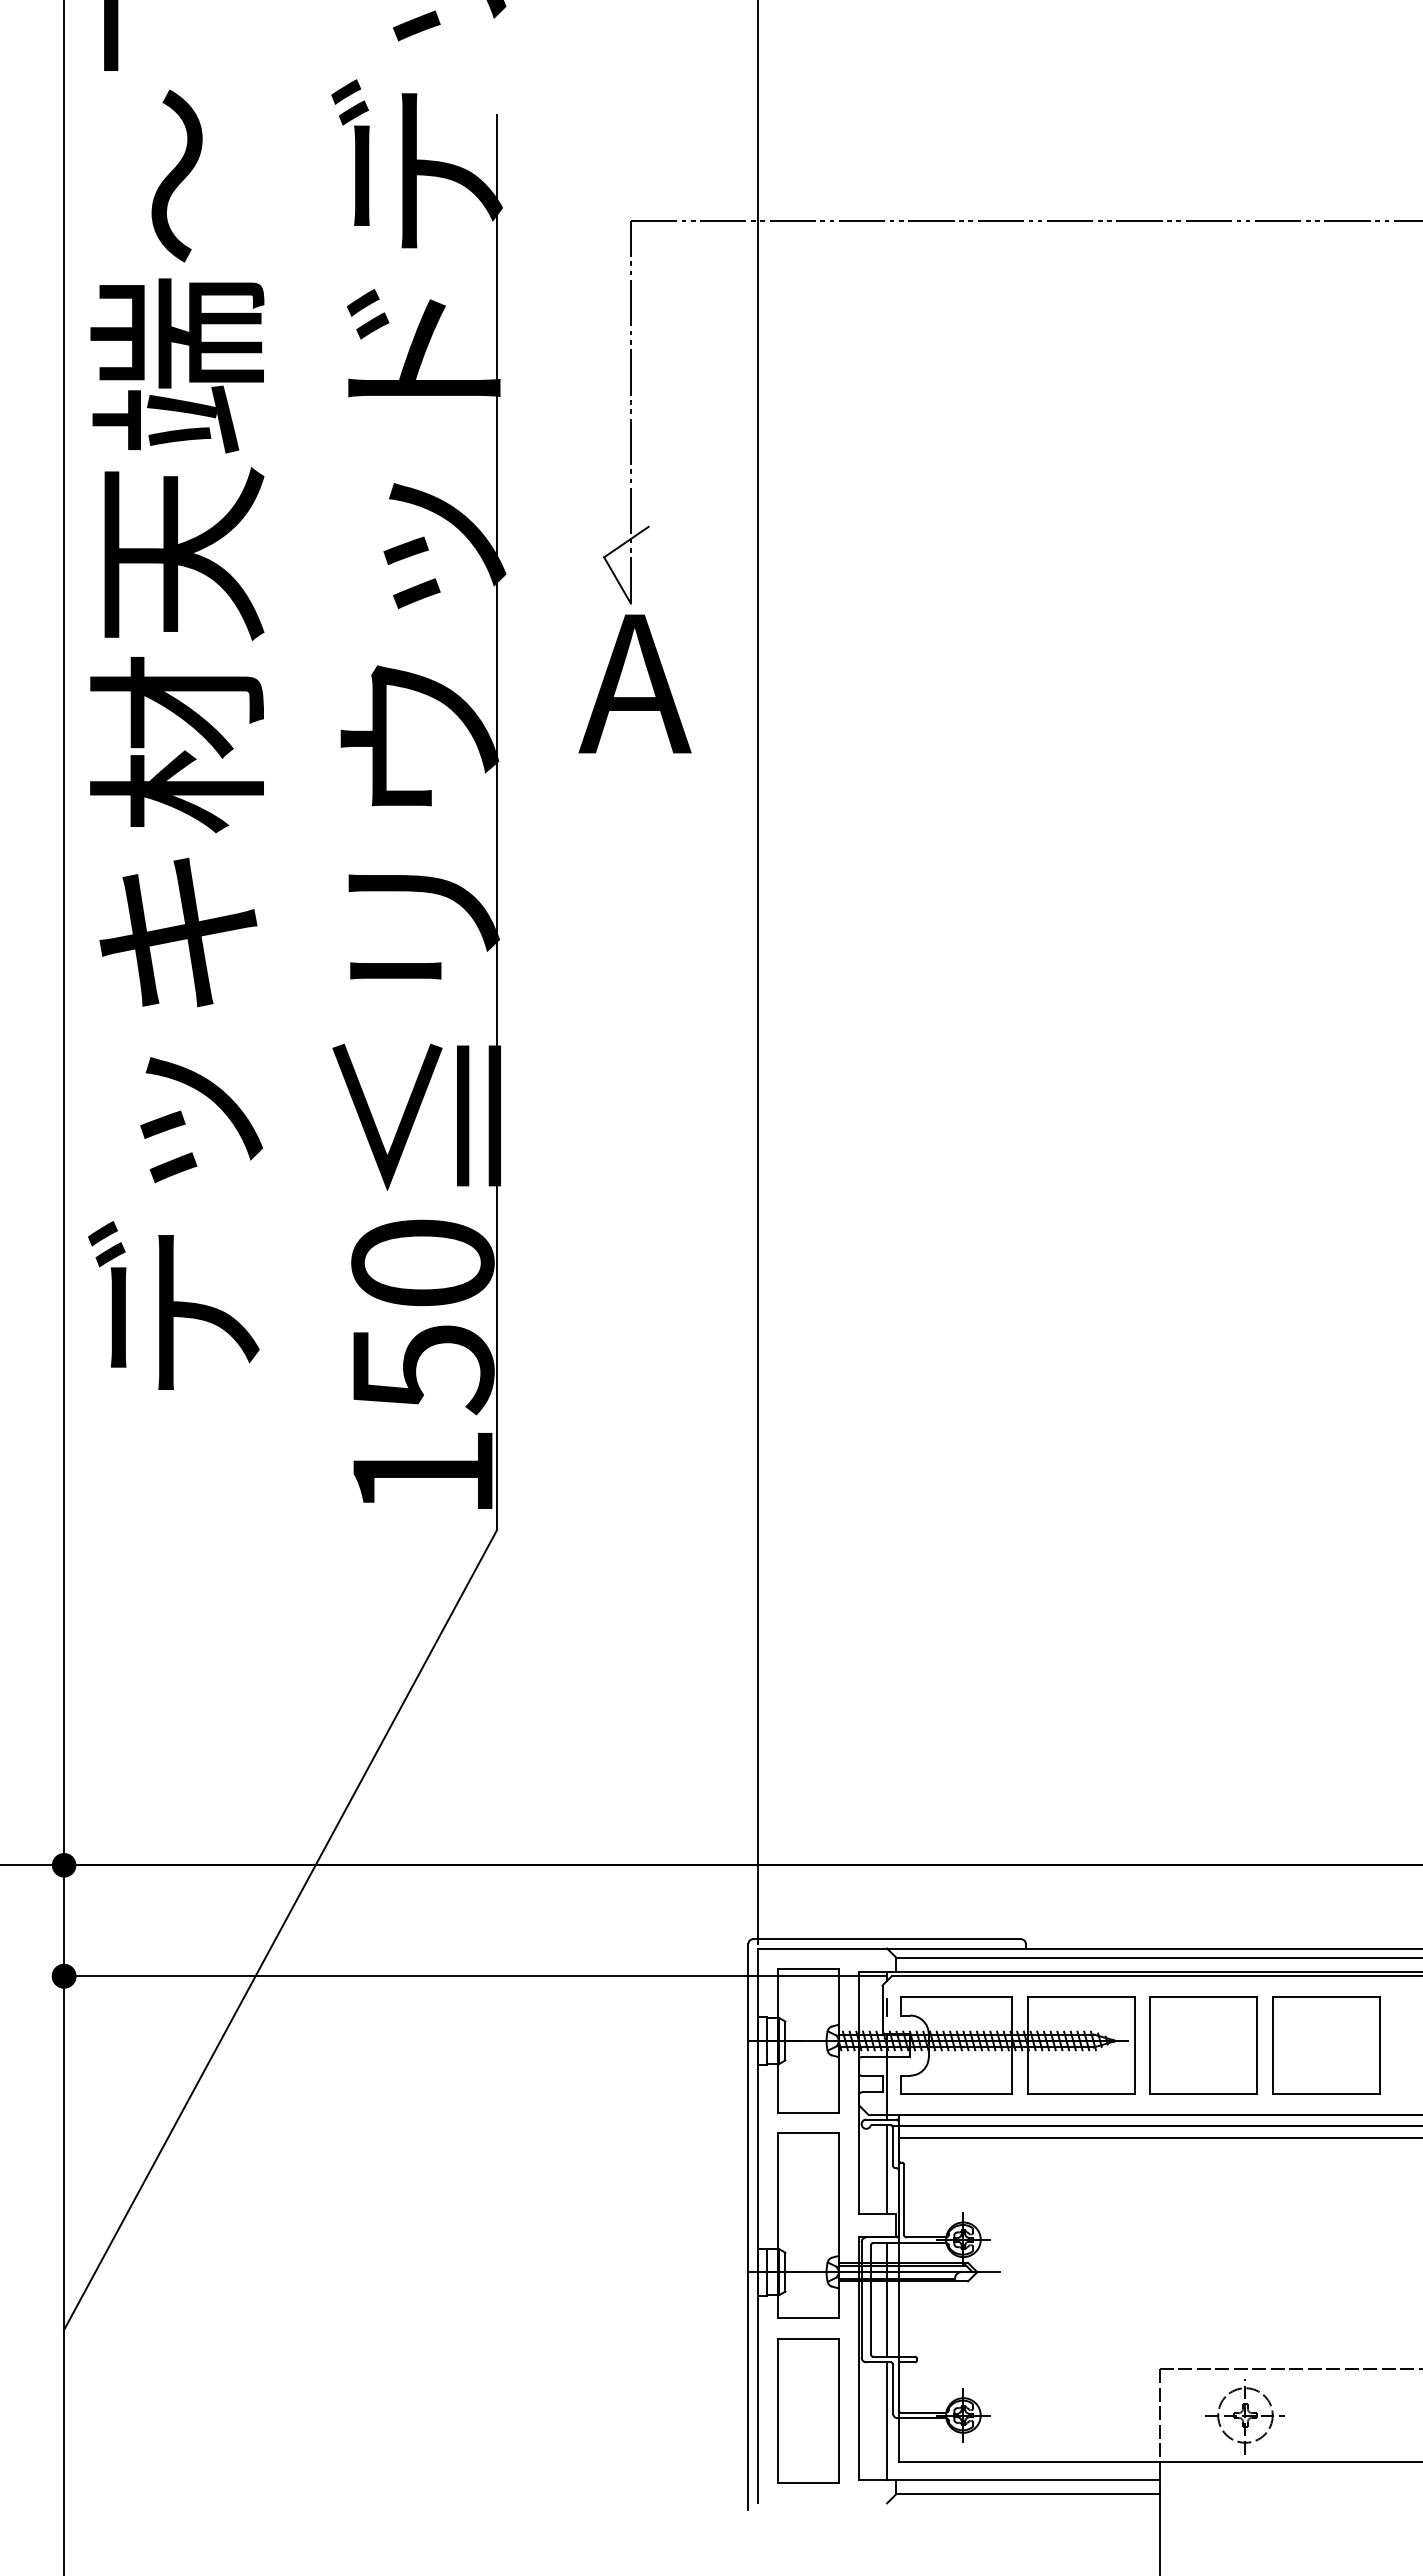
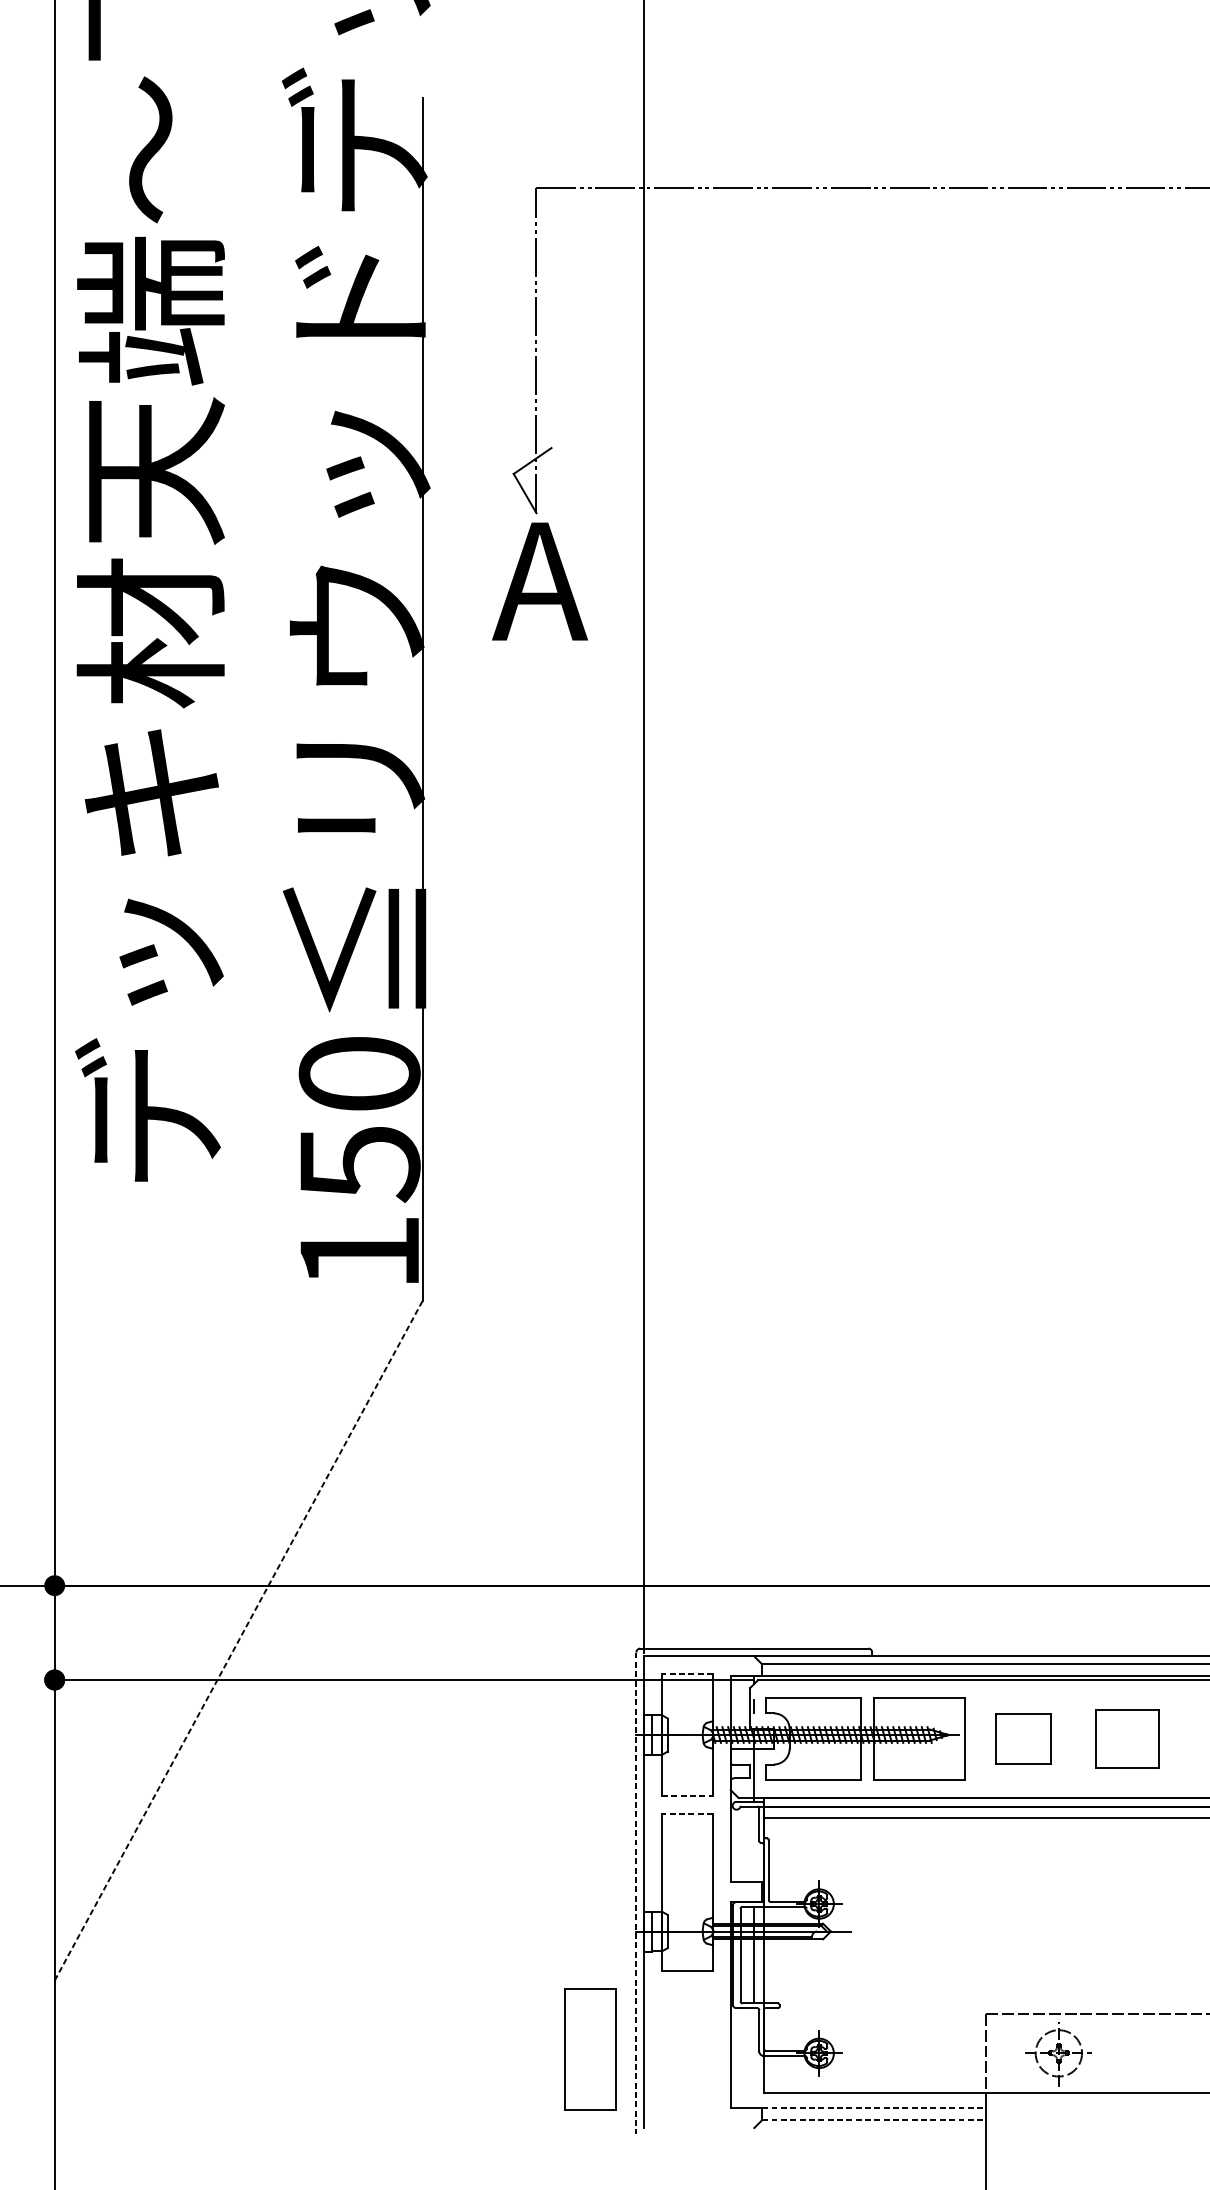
line: (280, 1930) -> (238, 1641), solid -> dashed
line: (808, 1969) -> (687, 1674), solid -> dashed
part: (1203, 2045) -> (1023, 1738), size x0.6
part: (1326, 2045) -> (1127, 1738), size x0.7
line: (809, 2112) -> (688, 1795), solid -> dashed
line: (808, 2133) -> (687, 1813), solid -> dashed
line: (887, 2169) -> (754, 1844), removed
line: (748, 2226) -> (636, 1892), solid -> dashed
part: (808, 2410) -> (590, 2049), moved
line: (887, 2421) -> (754, 2058), removed
line: (1028, 2480) -> (874, 2108), solid -> dashed
line: (1028, 2494) -> (874, 2120), solid -> dashed

